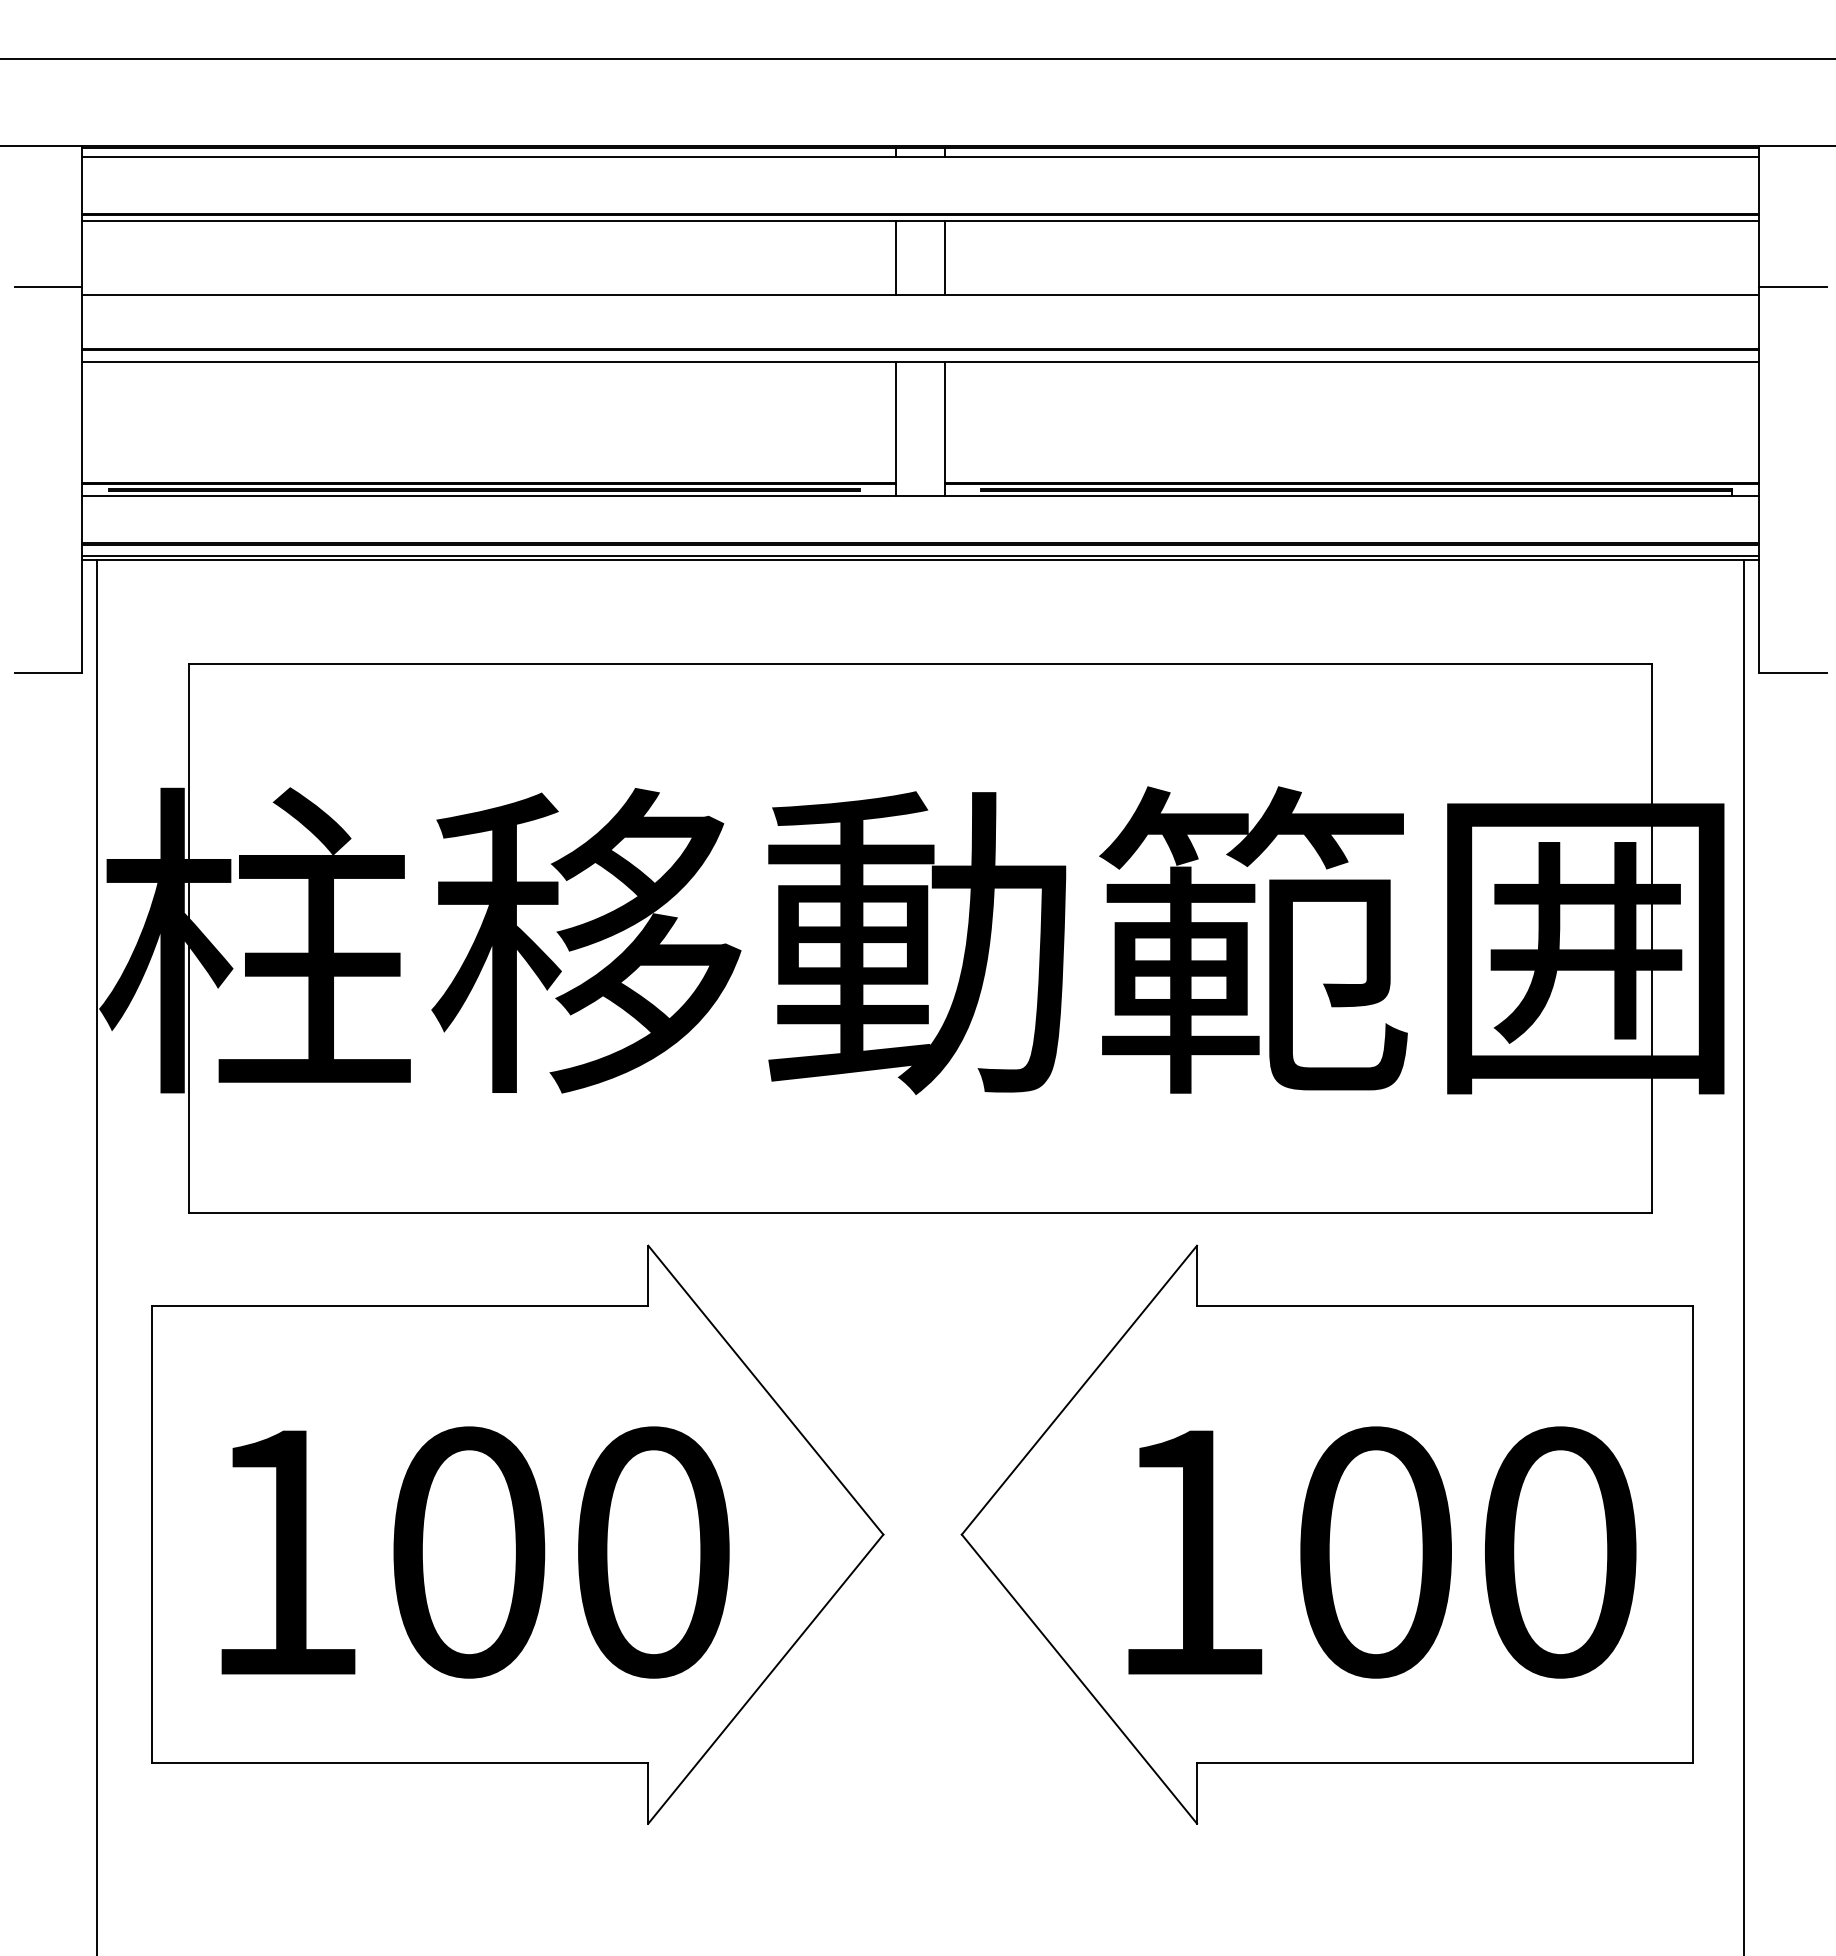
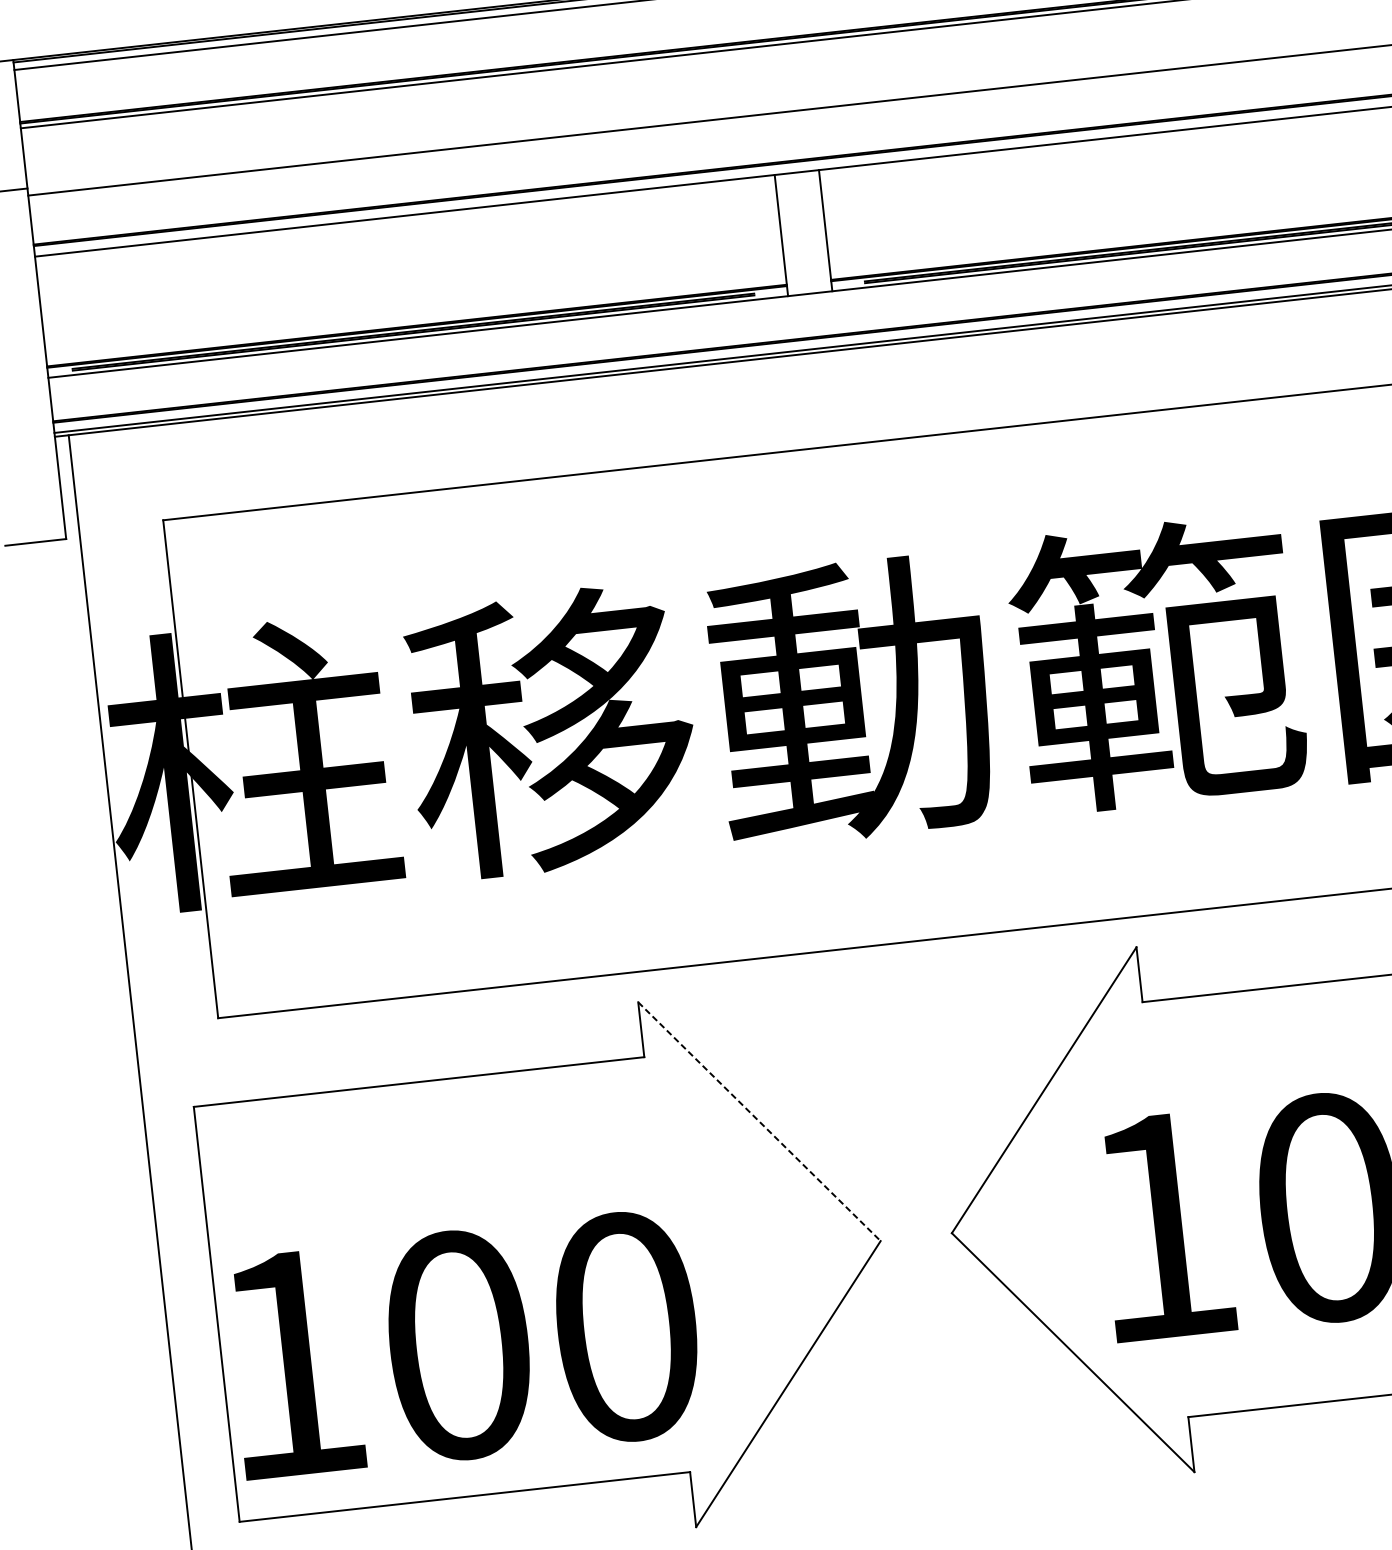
line: (896, 257) -> (764, 80), removed
line: (944, 257) -> (808, 75), removed
line: (766, 1390) -> (760, 1121), solid -> dashed
text: (475, 1552) -> (464, 1344), moved

